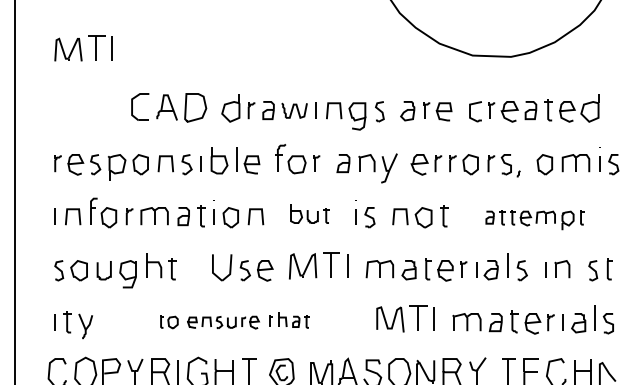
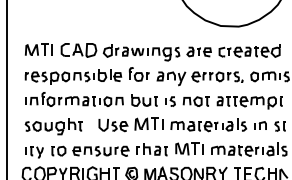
part: (82, 48) -> (38, 49), moved
part: (309, 214) -> (144, 100), size x1.43
part: (533, 219) -> (249, 102), size x1.43
part: (234, 319) -> (109, 149), size x1.67

